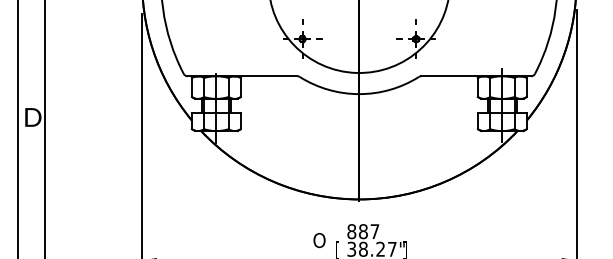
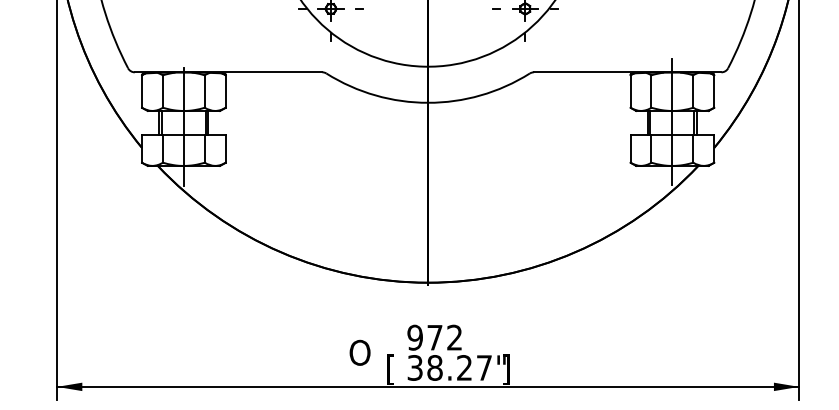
text: (363, 231) -> (435, 337), 887 -> 972

